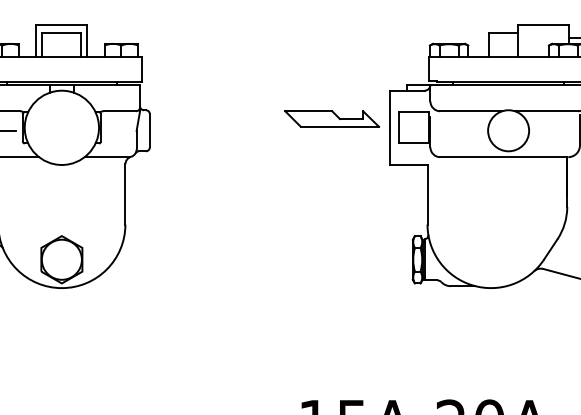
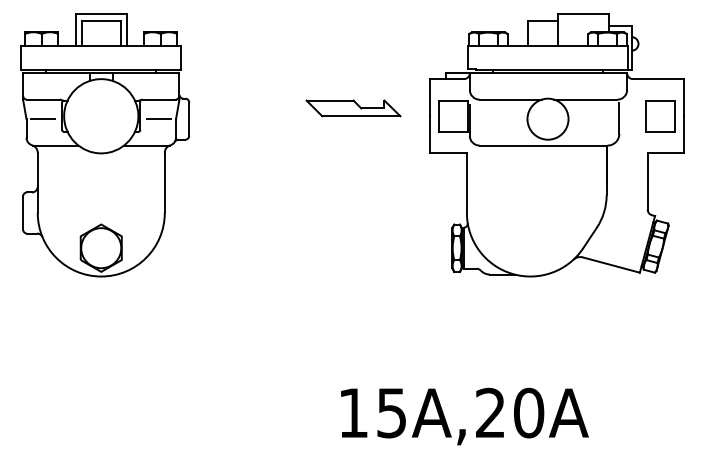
part: (332, 119) -> (353, 108), moved
line: (120, 131) -> (159, 119), added

